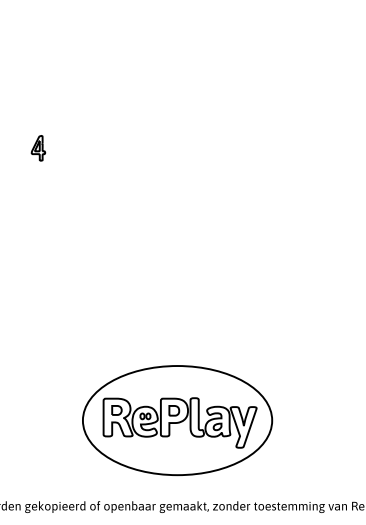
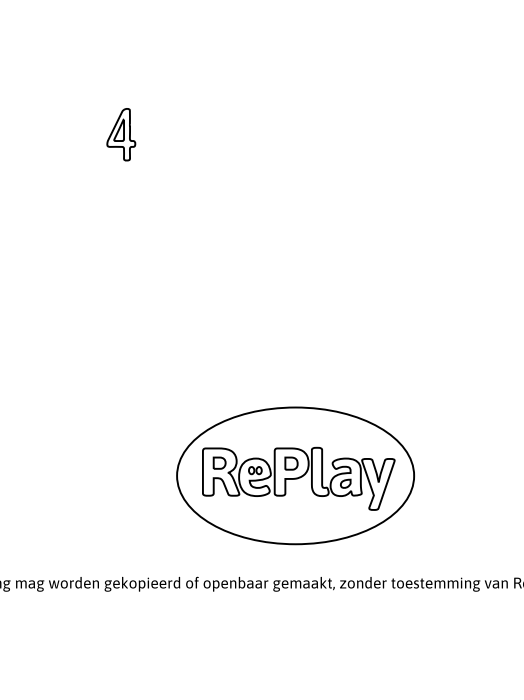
part: (38, 148) -> (121, 134), size x1.67

